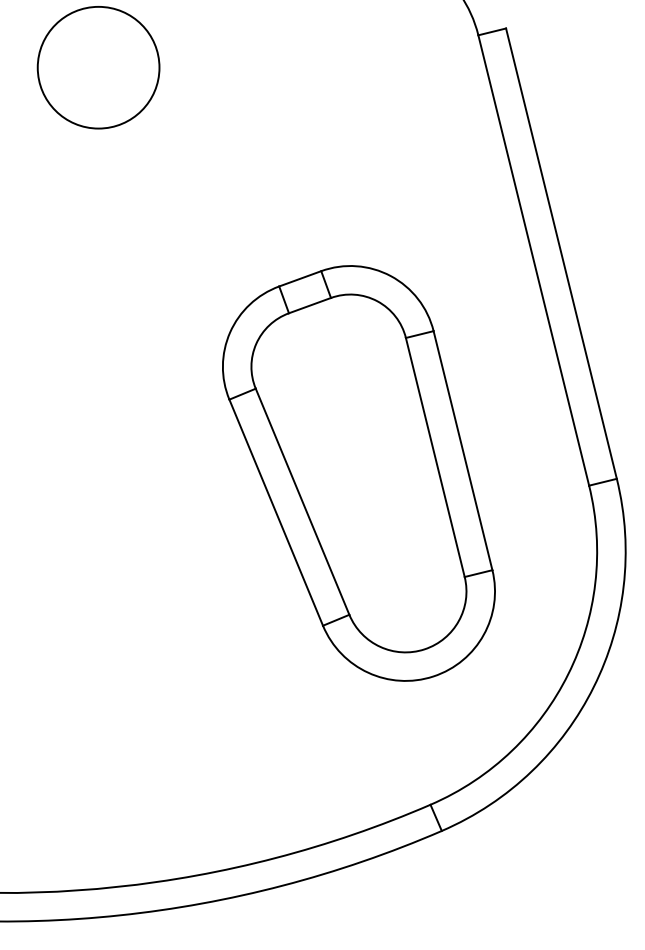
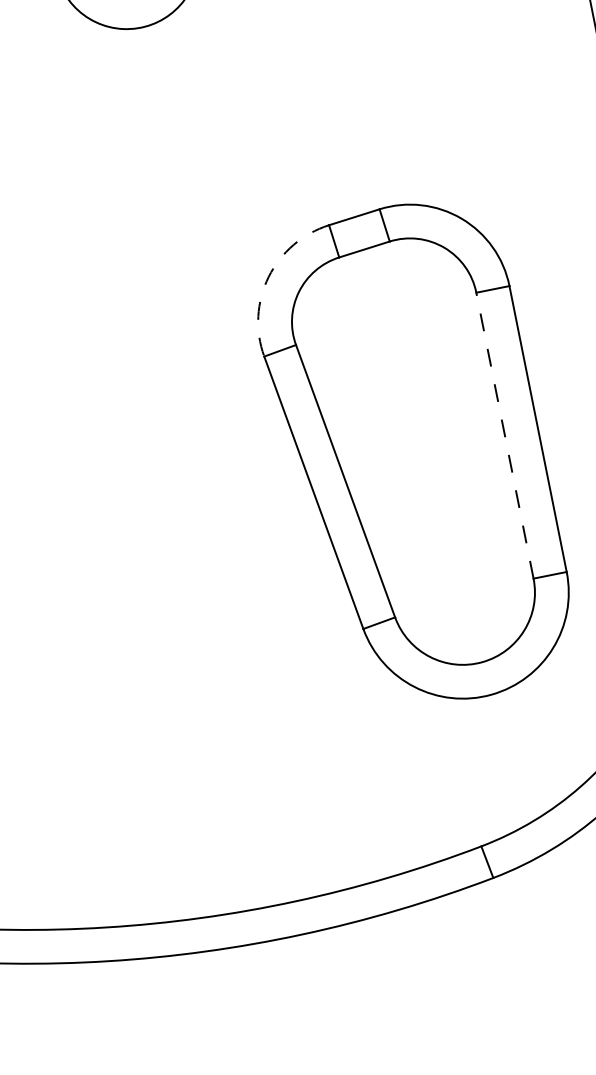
arc: (230, 332) -> (269, 277), solid -> dashed
line: (435, 457) -> (505, 435), solid -> dashed

